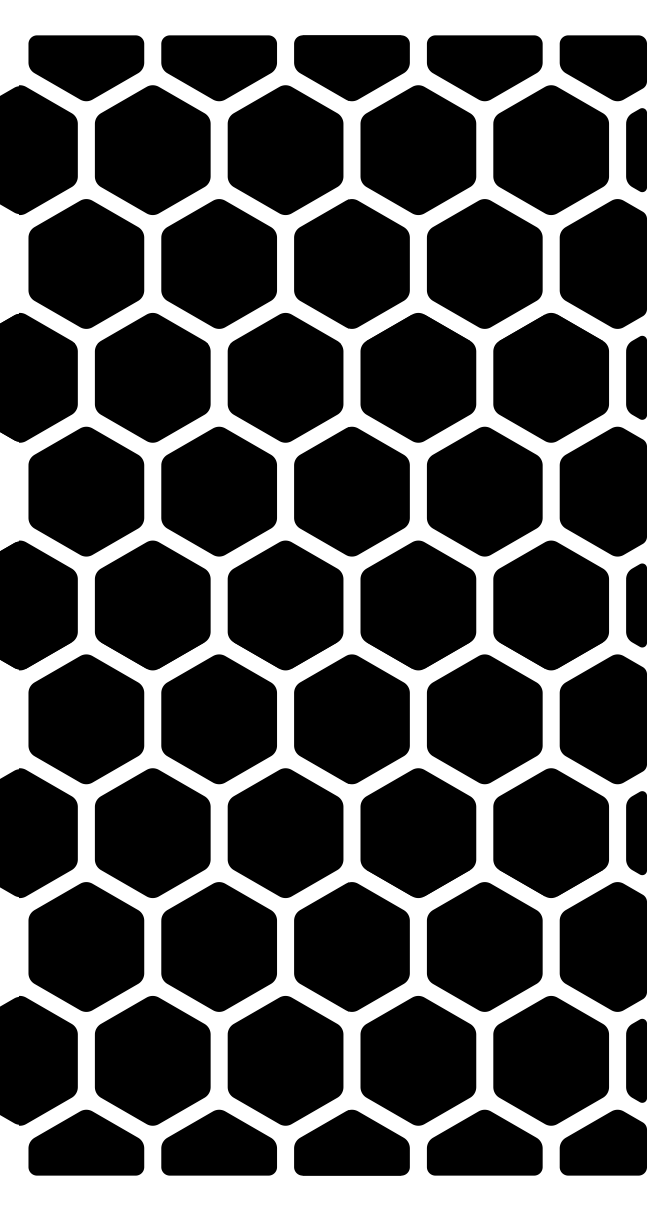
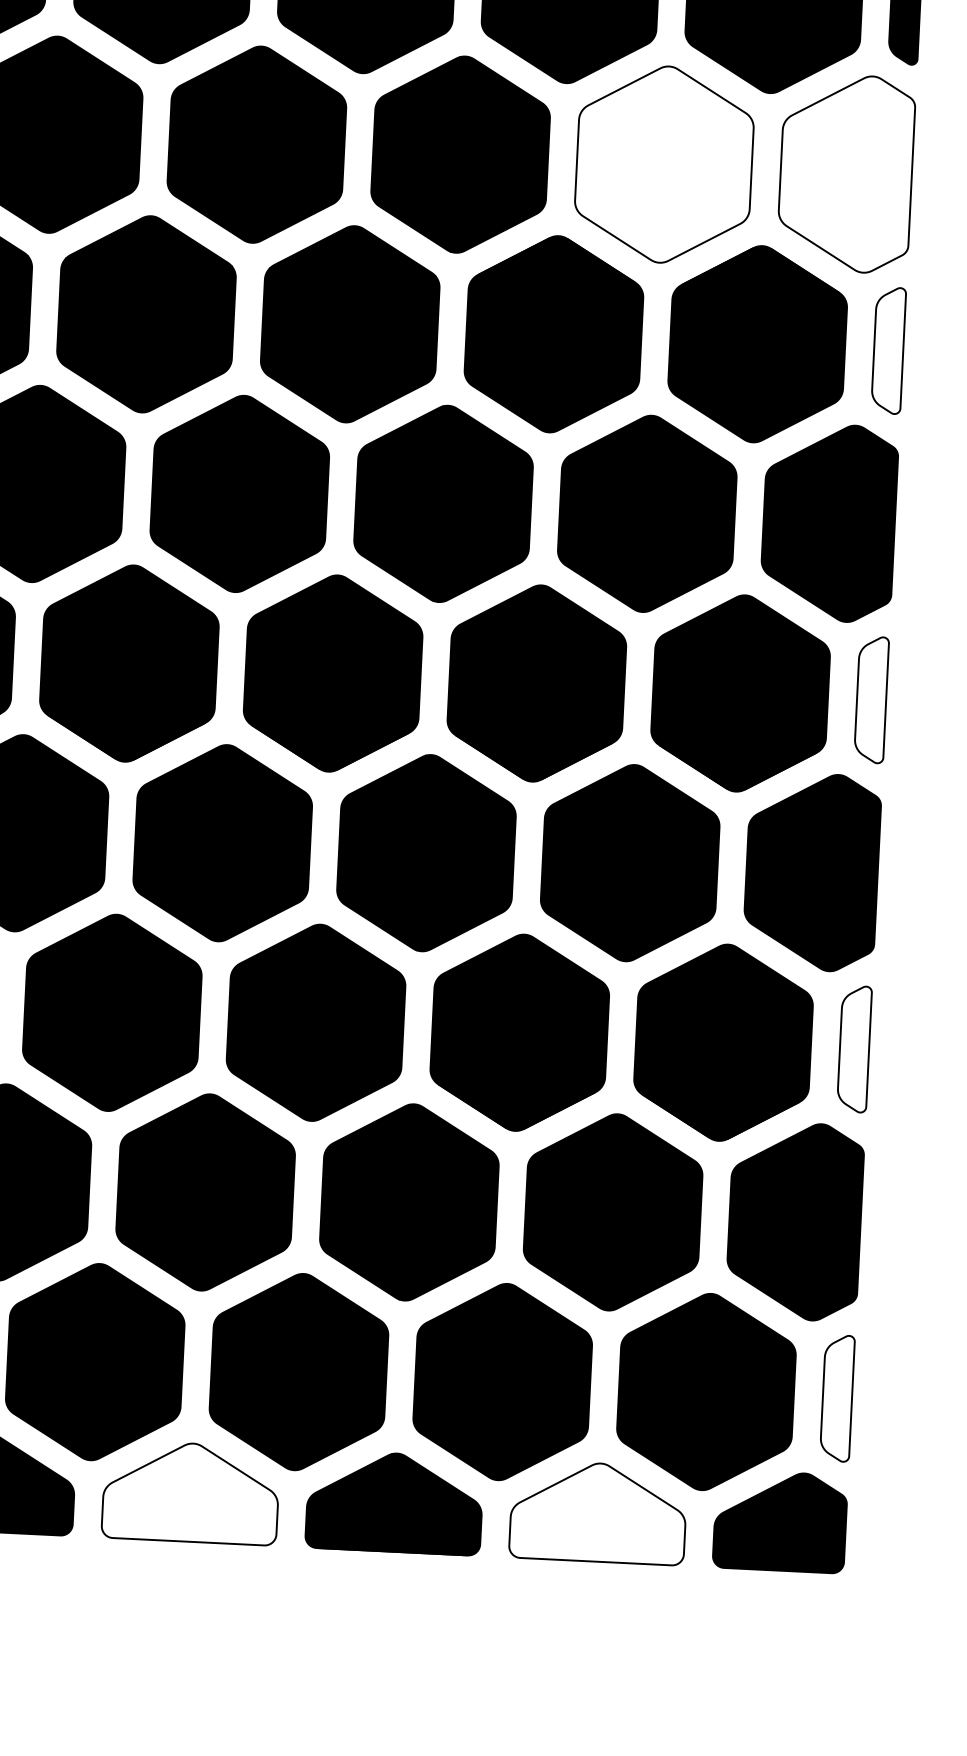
fill: (484, 263) -> (663, 163), removed
fill: (603, 263) -> (846, 172), removed
fill: (636, 377) -> (888, 350), removed
fill: (636, 605) -> (871, 699), removed
fill: (636, 833) -> (854, 1049), removed
fill: (636, 1060) -> (837, 1397), removed
fill: (219, 1142) -> (191, 1492), removed
fill: (484, 1142) -> (598, 1512), removed

